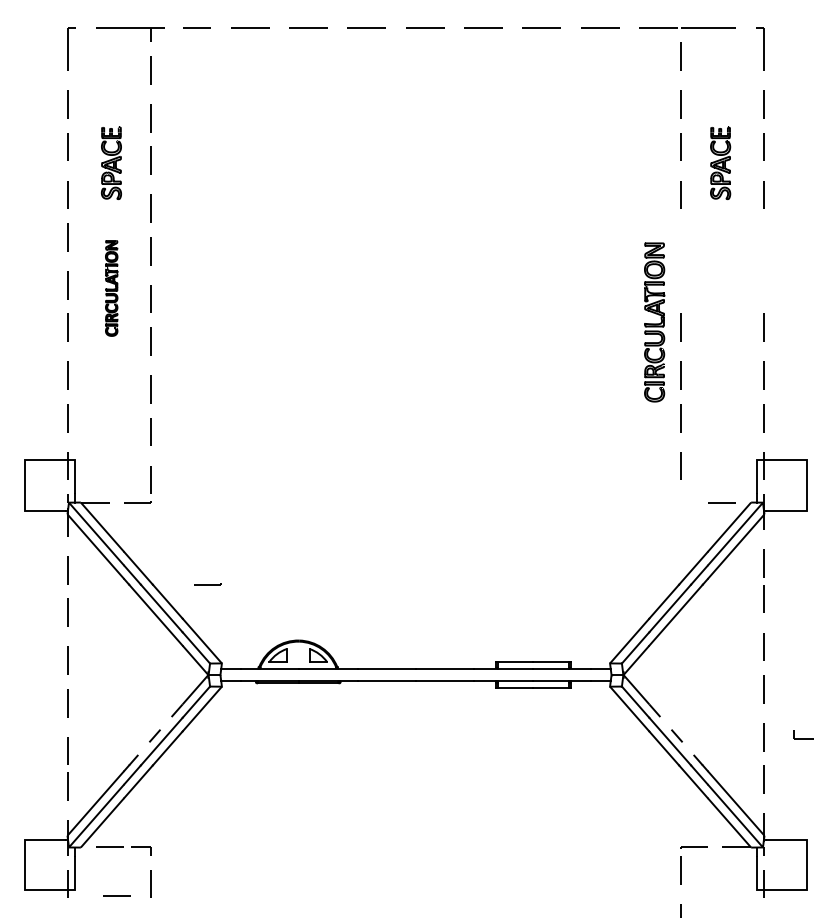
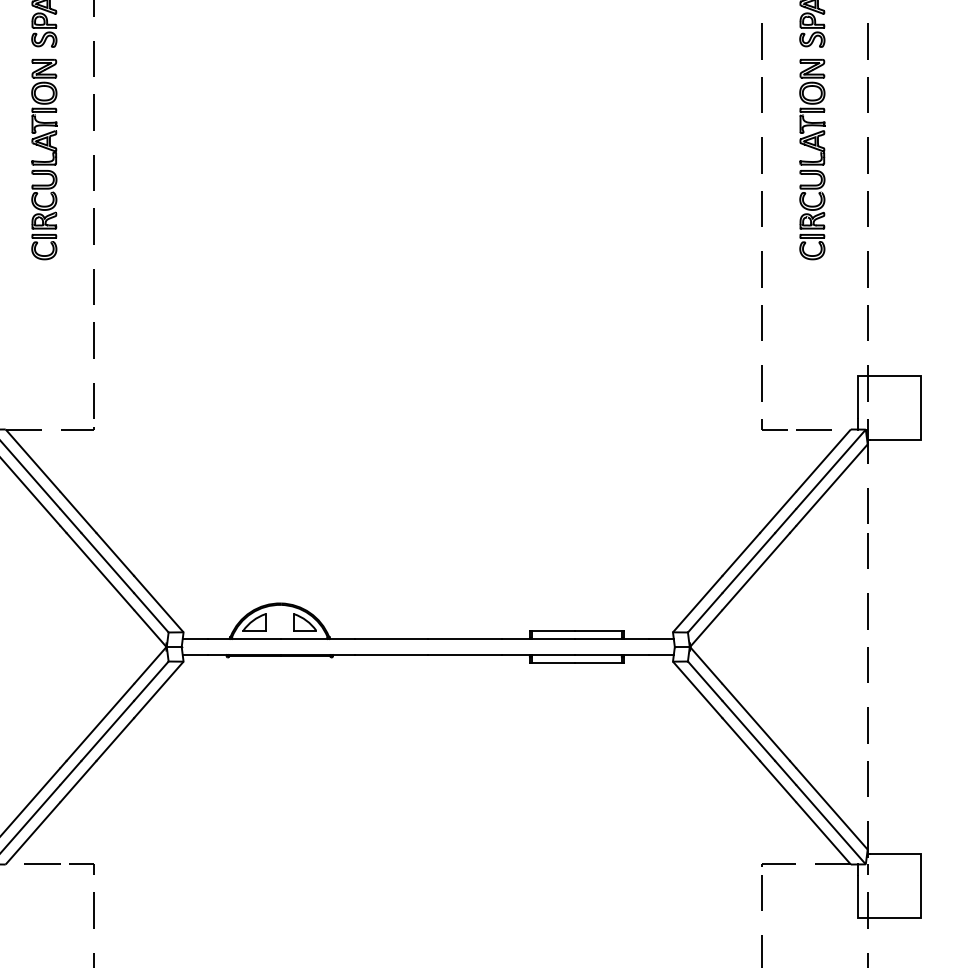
line: (680, 251) -> (761, 112), added
line: (763, 251) -> (866, 112), added
part: (111, 288) -> (44, 159), size x1.67
part: (654, 322) -> (812, 159), moved
line: (207, 584) -> (165, 532), removed
line: (155, 734) -> (99, 721), dashed -> solid
line: (676, 734) -> (756, 721), dashed -> solid
line: (803, 738) -> (774, 429), moved
line: (116, 895) -> (50, 924), removed

